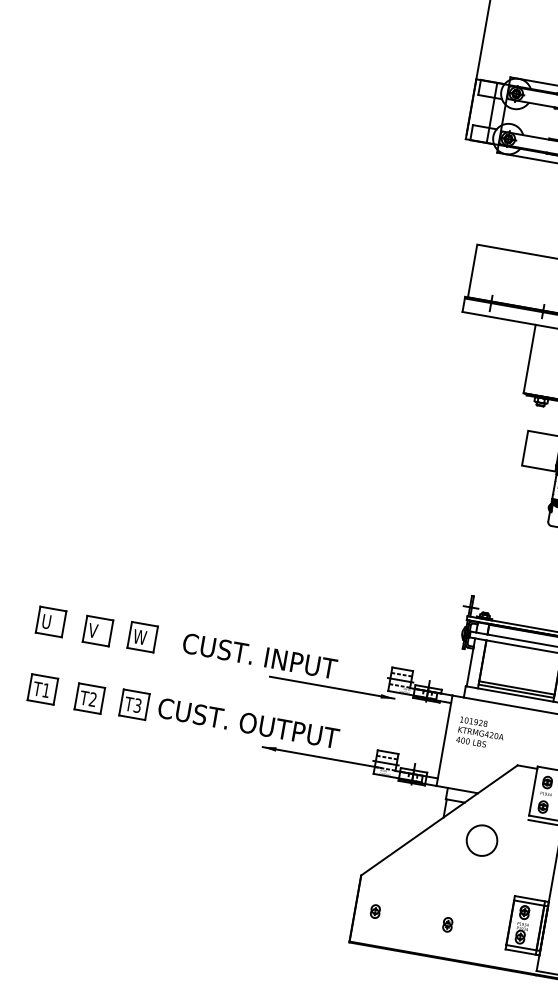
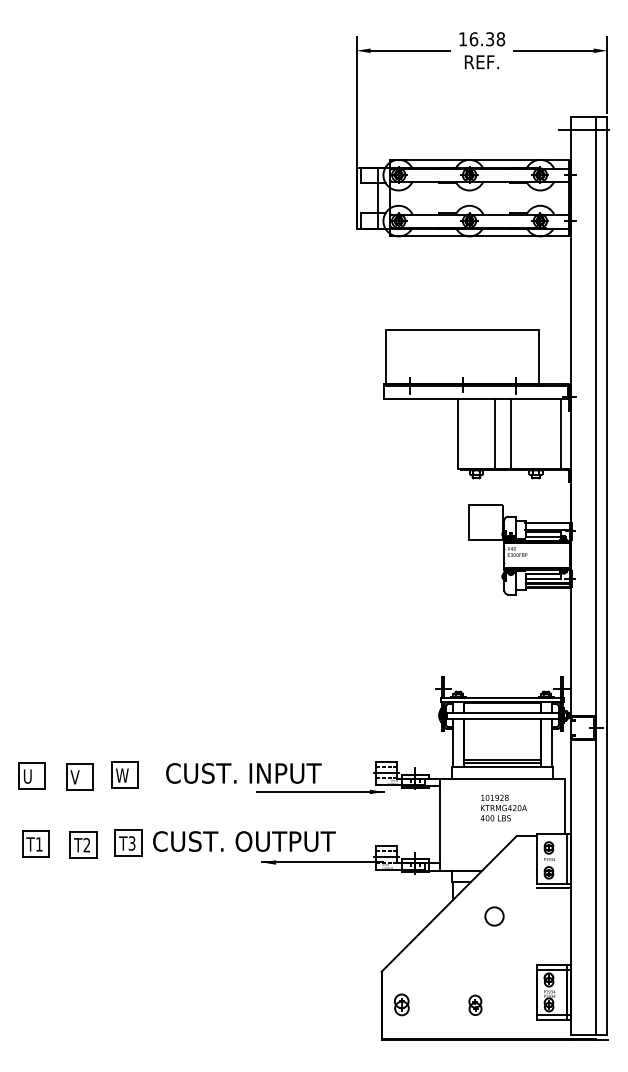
text: (480, 732) -> (503, 807), moved
circle: (481, 840) -> (494, 916), size x0.6
part: (375, 911) -> (401, 1004), size x1.6
part: (447, 924) -> (475, 1005), size x1.4

